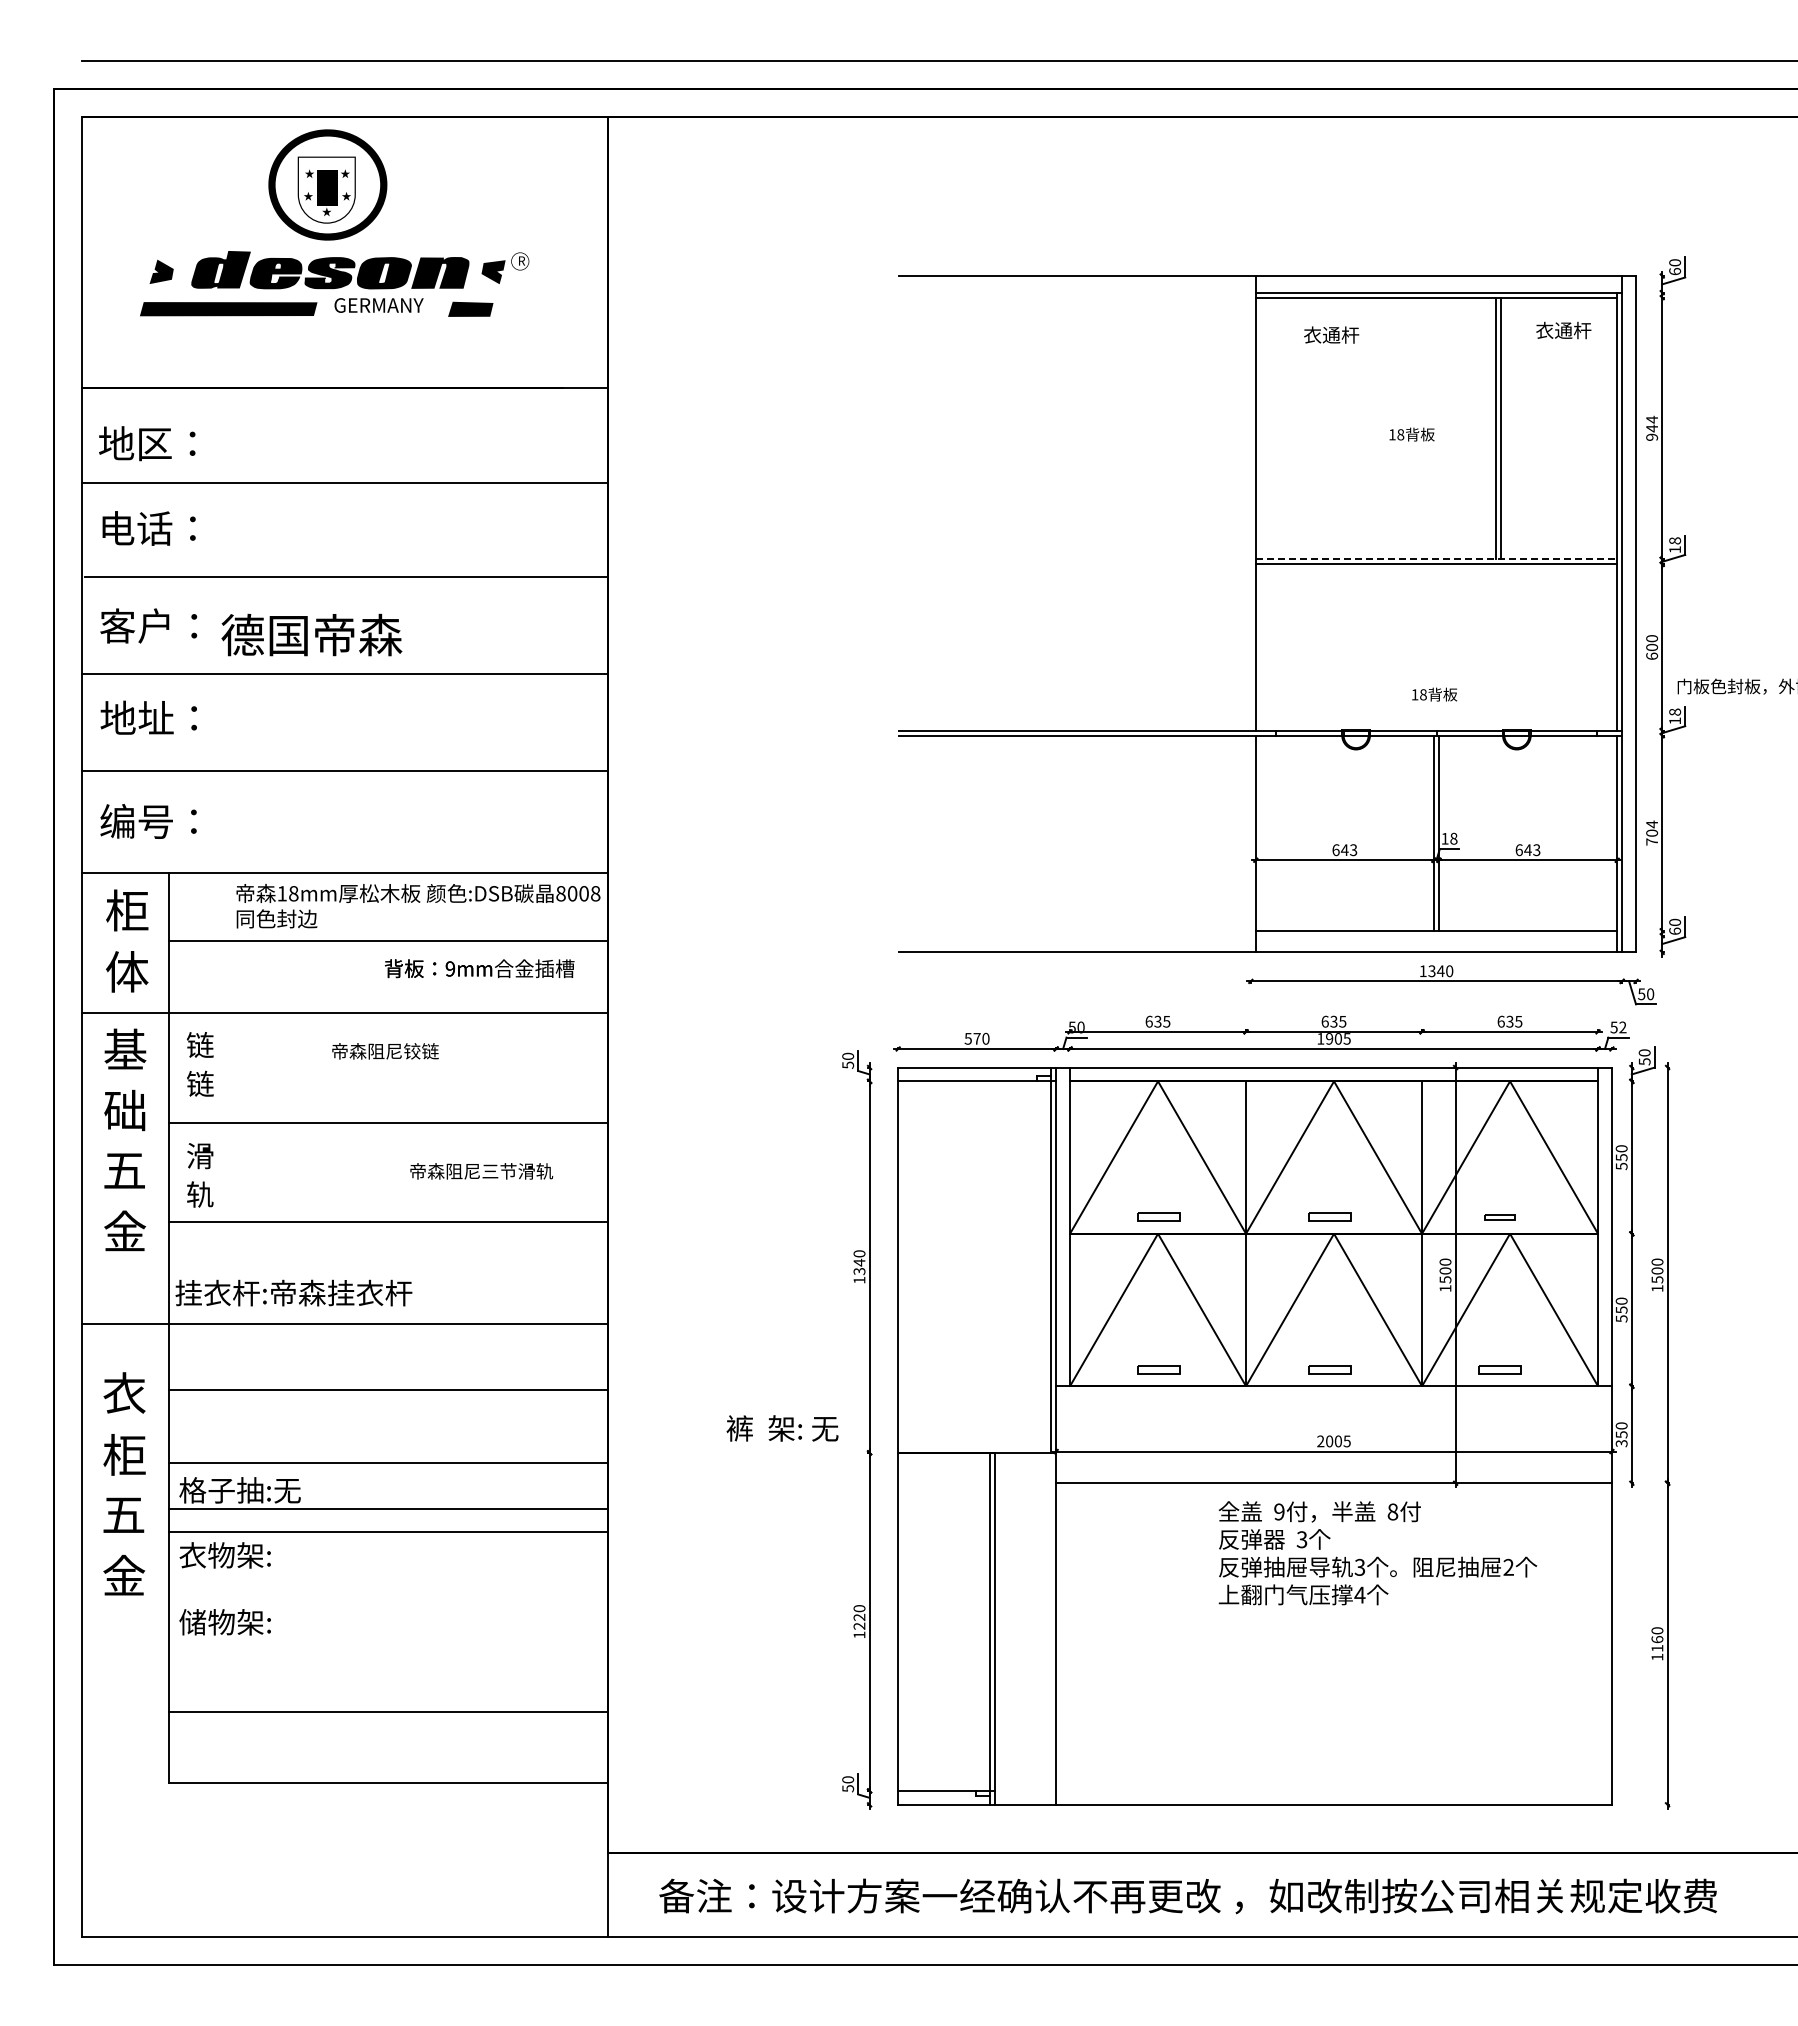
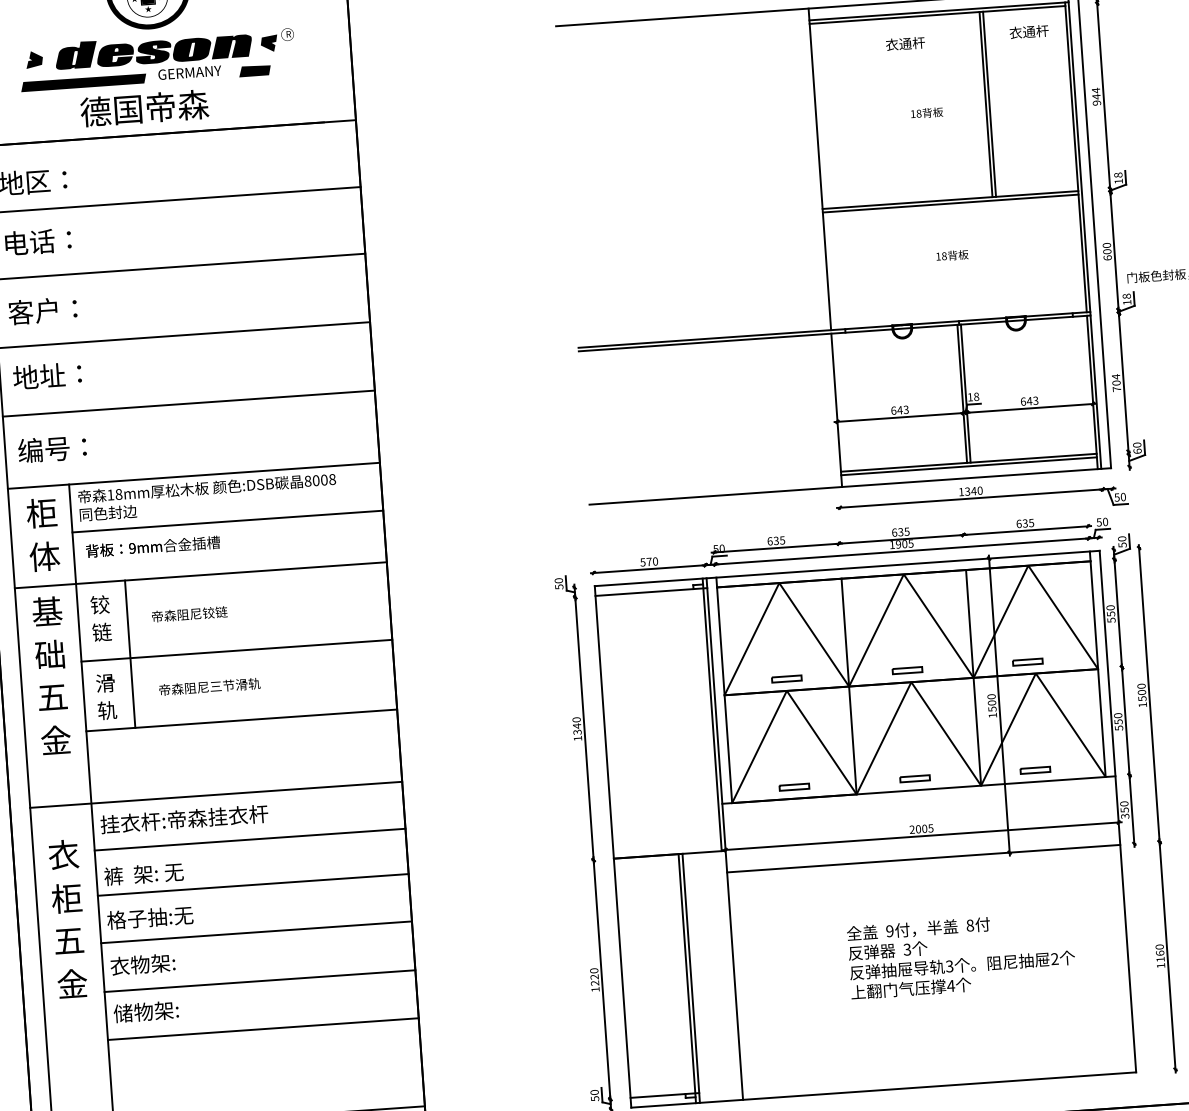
text: (1331, 334) -> (905, 43), moved
line: (1436, 559) -> (950, 200), dashed -> solid
text: (311, 634) -> (144, 107), moved
text: (1434, 694) -> (952, 255), moved
text: (418, 906) -> (207, 497), moved
line: (1436, 935) -> (969, 466), added
text: (479, 968) -> (152, 546), moved
text: (1622, 1027) -> (1105, 522), 52 -> 50
text: (199, 1045) -> (99, 605), 链 -> 铰
text: (385, 1051) -> (189, 614), moved
line: (237, 1117) -> (129, 654), added
text: (481, 1171) -> (209, 686), moved
part: (1499, 1216) -> (1027, 661), size x1.43
text: (293, 1292) -> (184, 818), moved
text: (782, 1428) -> (143, 874), moved
line: (387, 1463) -> (256, 932), moved
line: (387, 1509) -> (252, 885), moved
line: (387, 1532) -> (259, 981), moved
text: (1377, 1553) -> (961, 955), moved
line: (387, 1712) -> (262, 1029), moved

